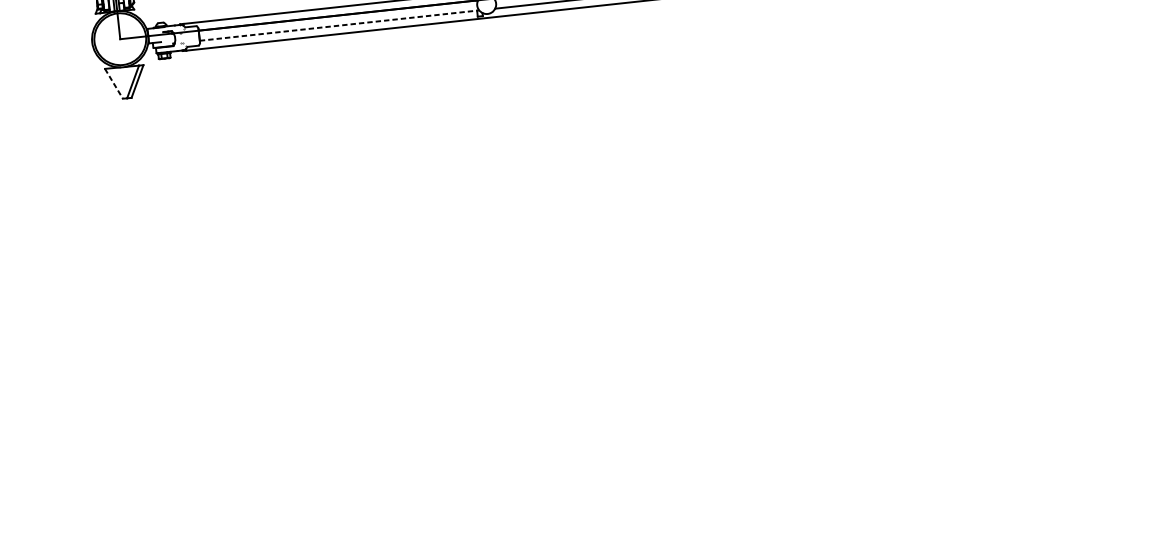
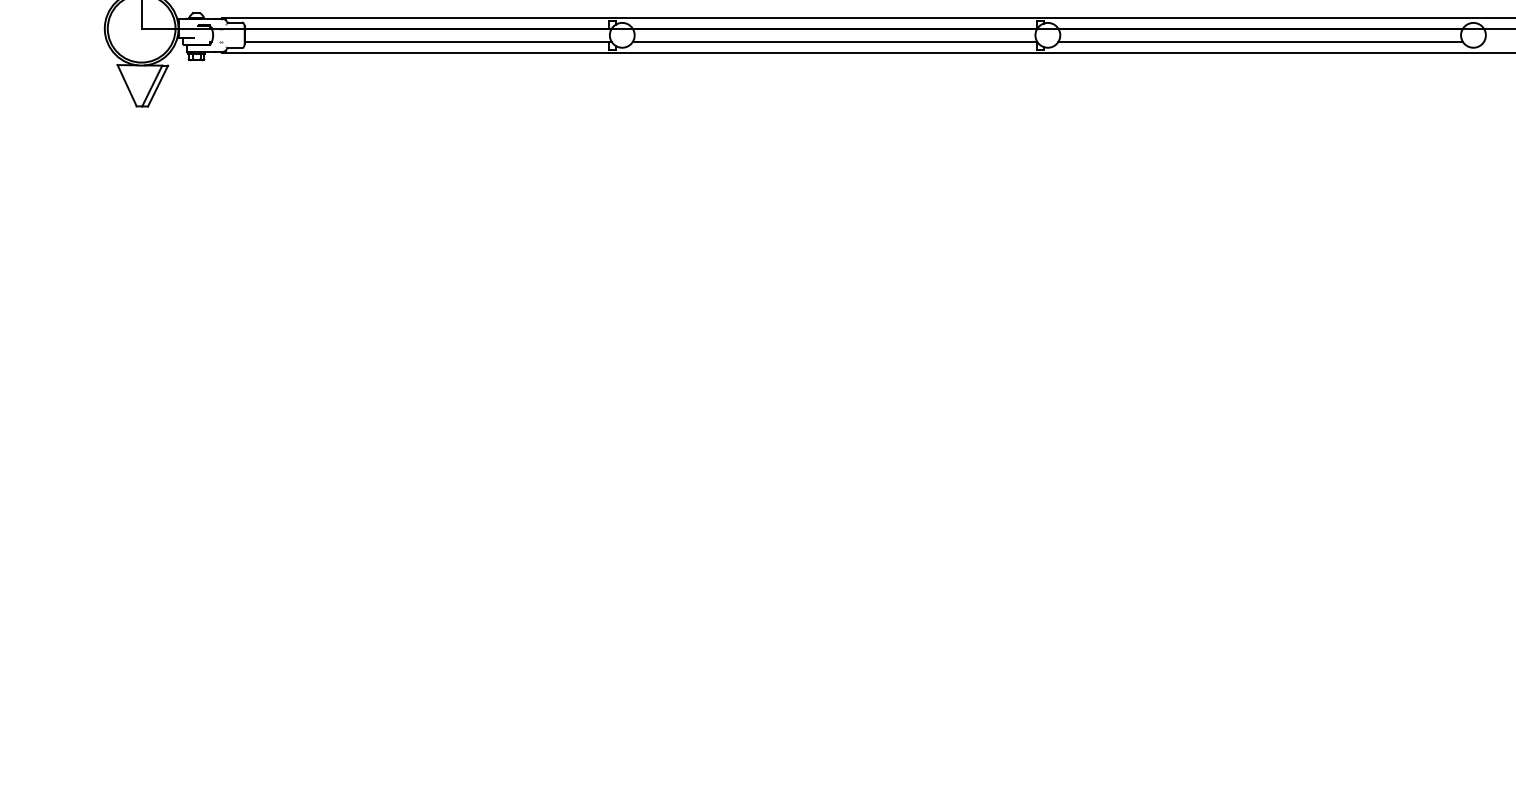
line: (339, 25) -> (428, 41), dashed -> solid
line: (114, 83) -> (127, 85), dashed -> solid

